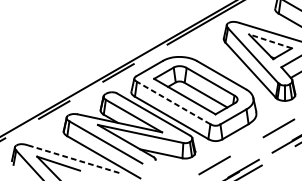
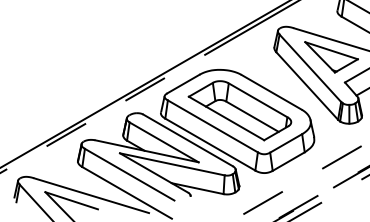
line: (270, 41) -> (331, 50), dashed -> solid
line: (173, 103) -> (212, 126), dashed -> solid
line: (75, 159) -> (92, 195), dashed -> solid

